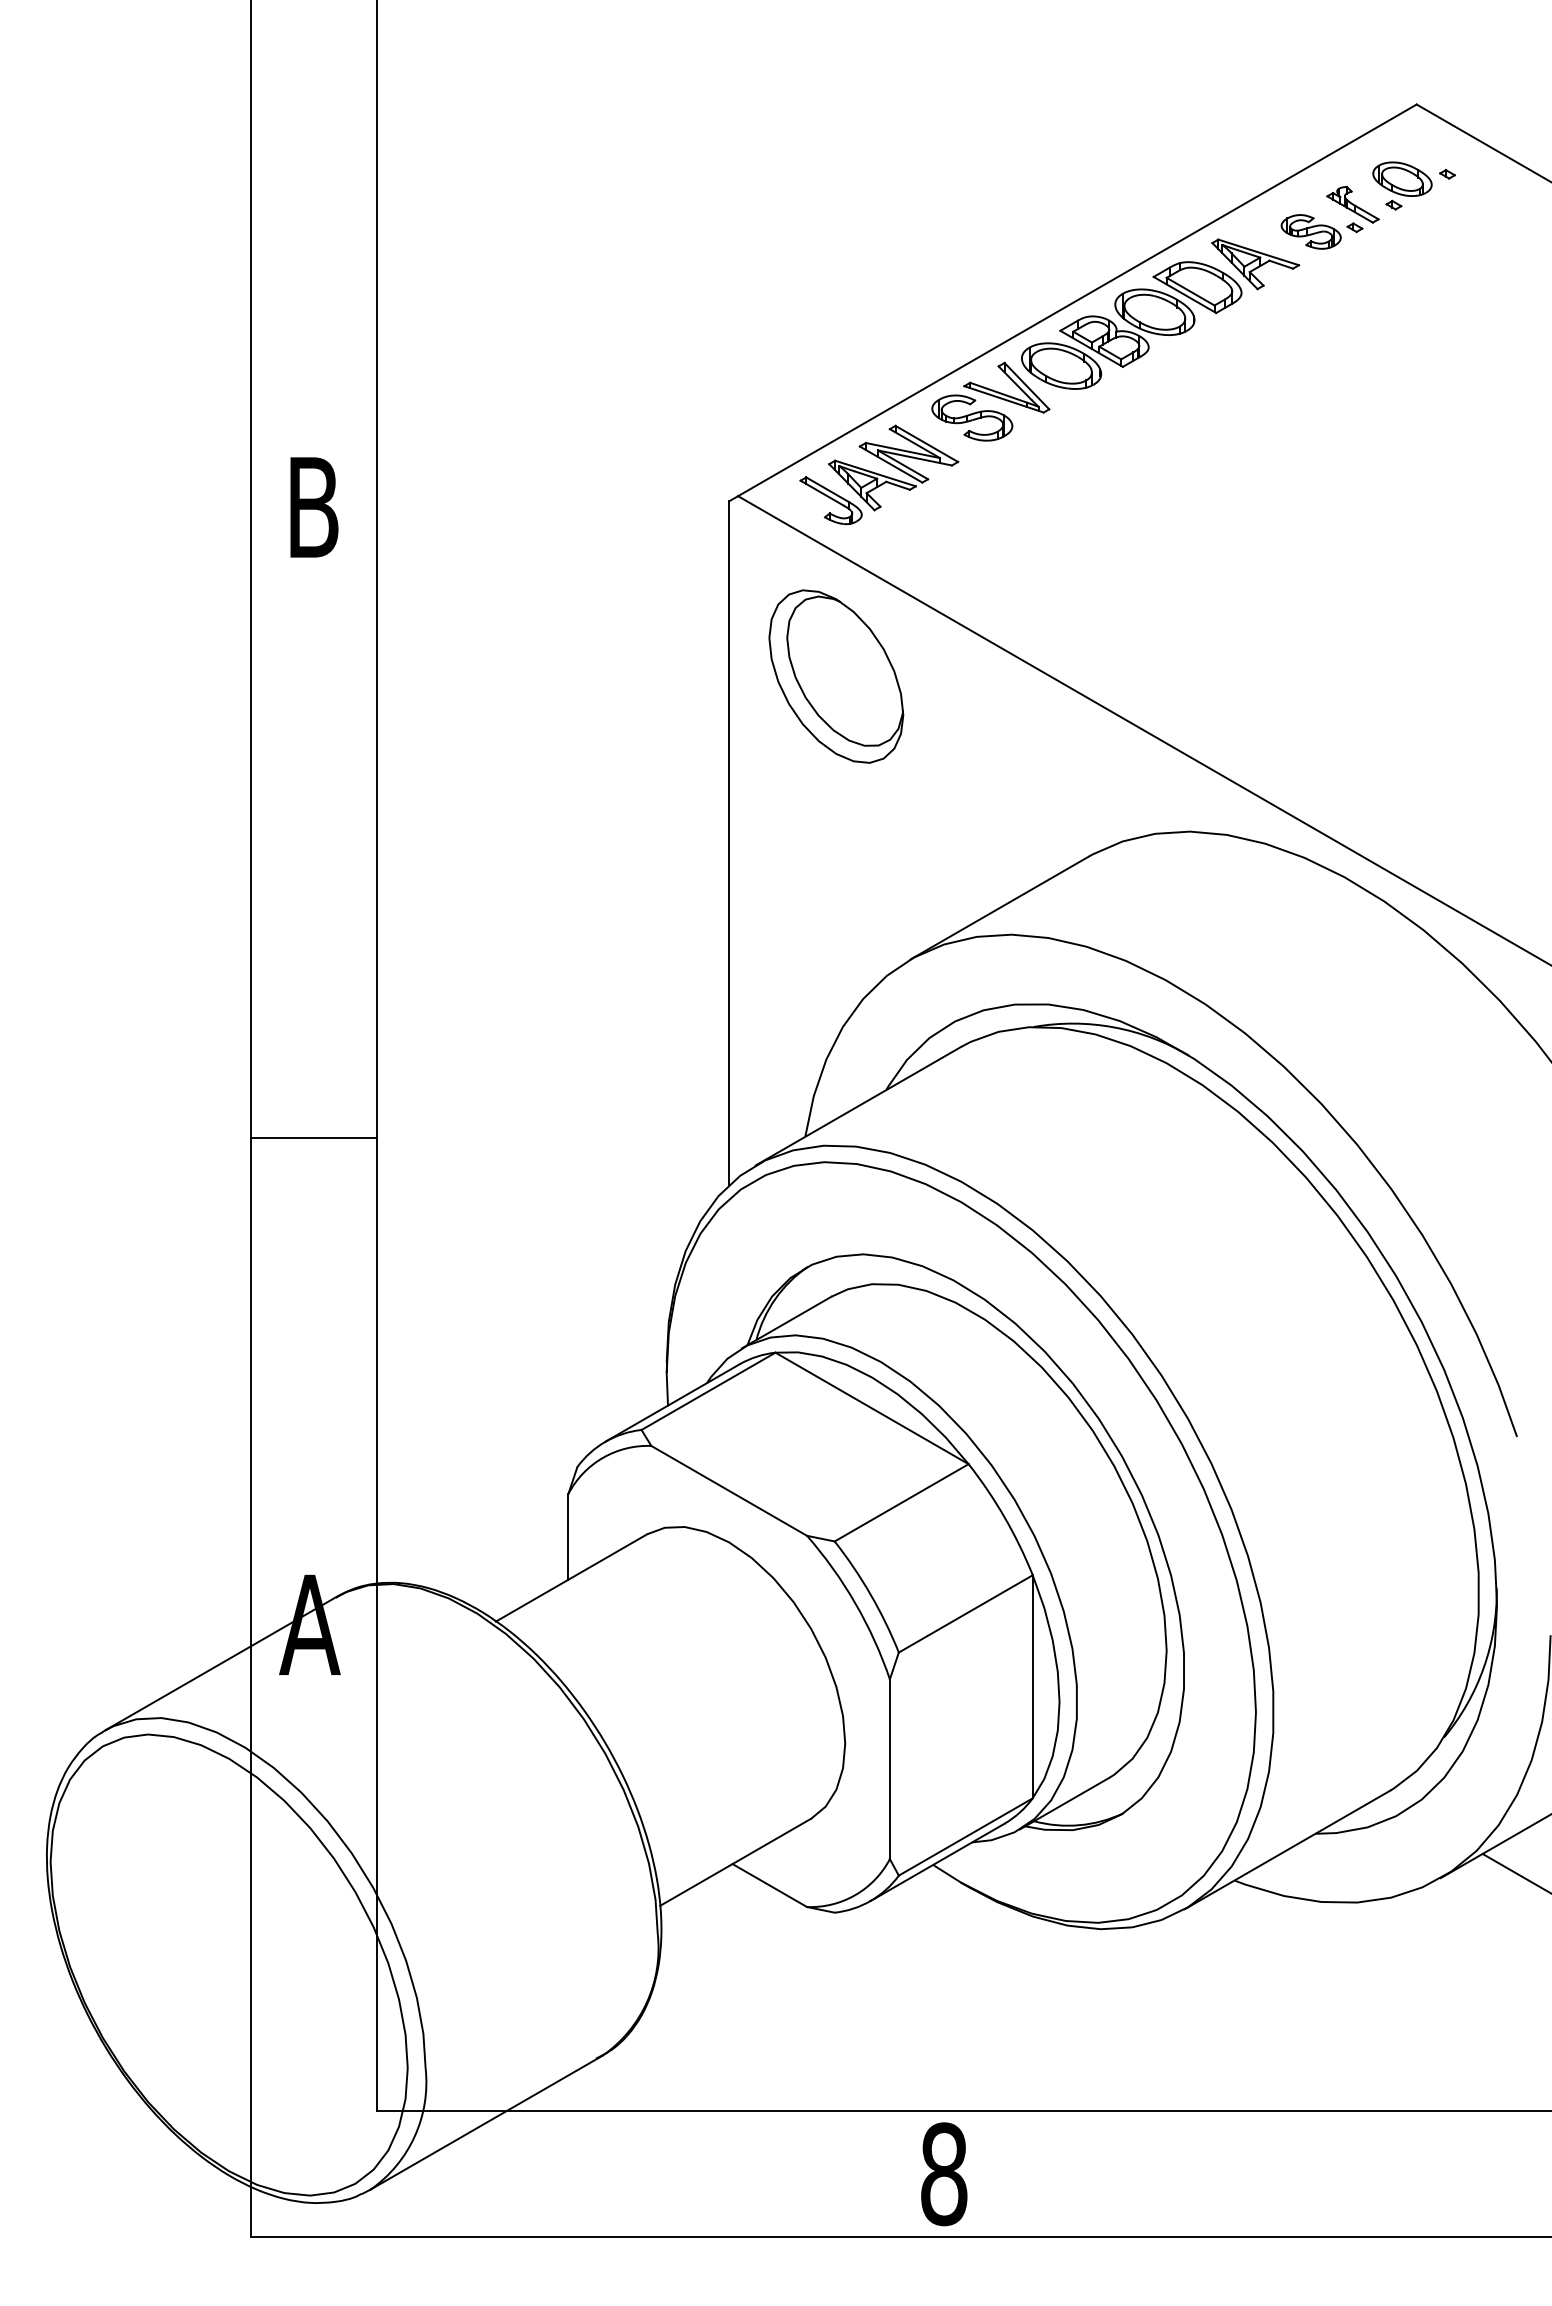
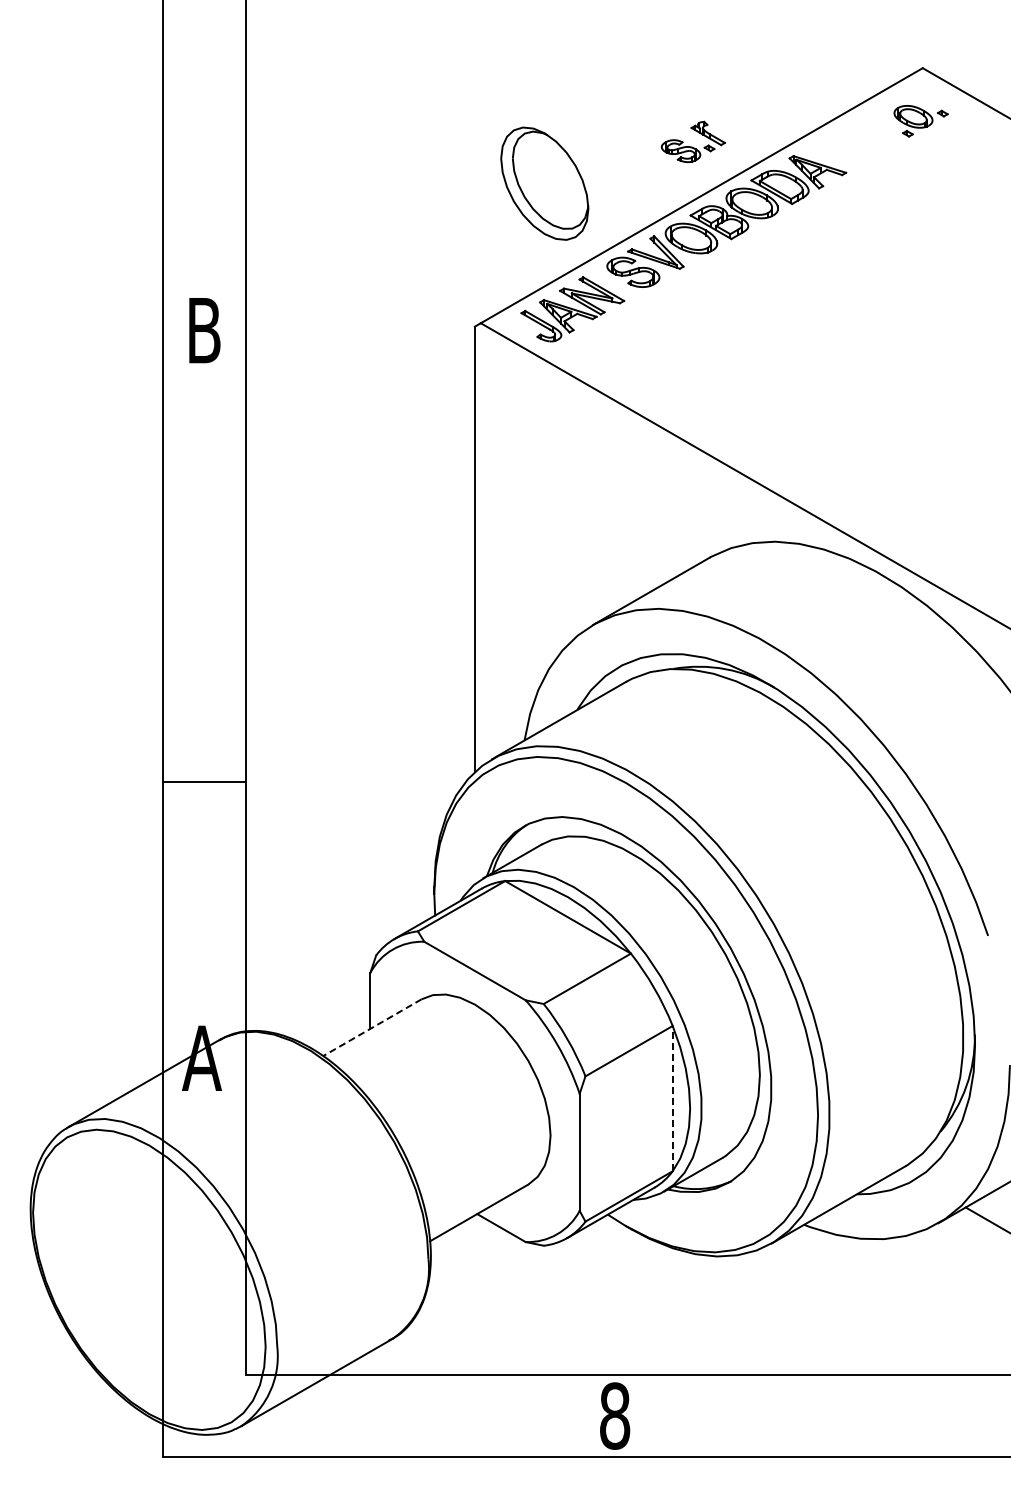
part: (1328, 217) -> (692, 141), moved
part: (835, 676) -> (544, 183), moved
line: (313, 1138) -> (204, 782), moved
line: (571, 1577) -> (372, 1027), solid -> dashed
line: (1032, 1686) -> (672, 1098), solid -> dashed

